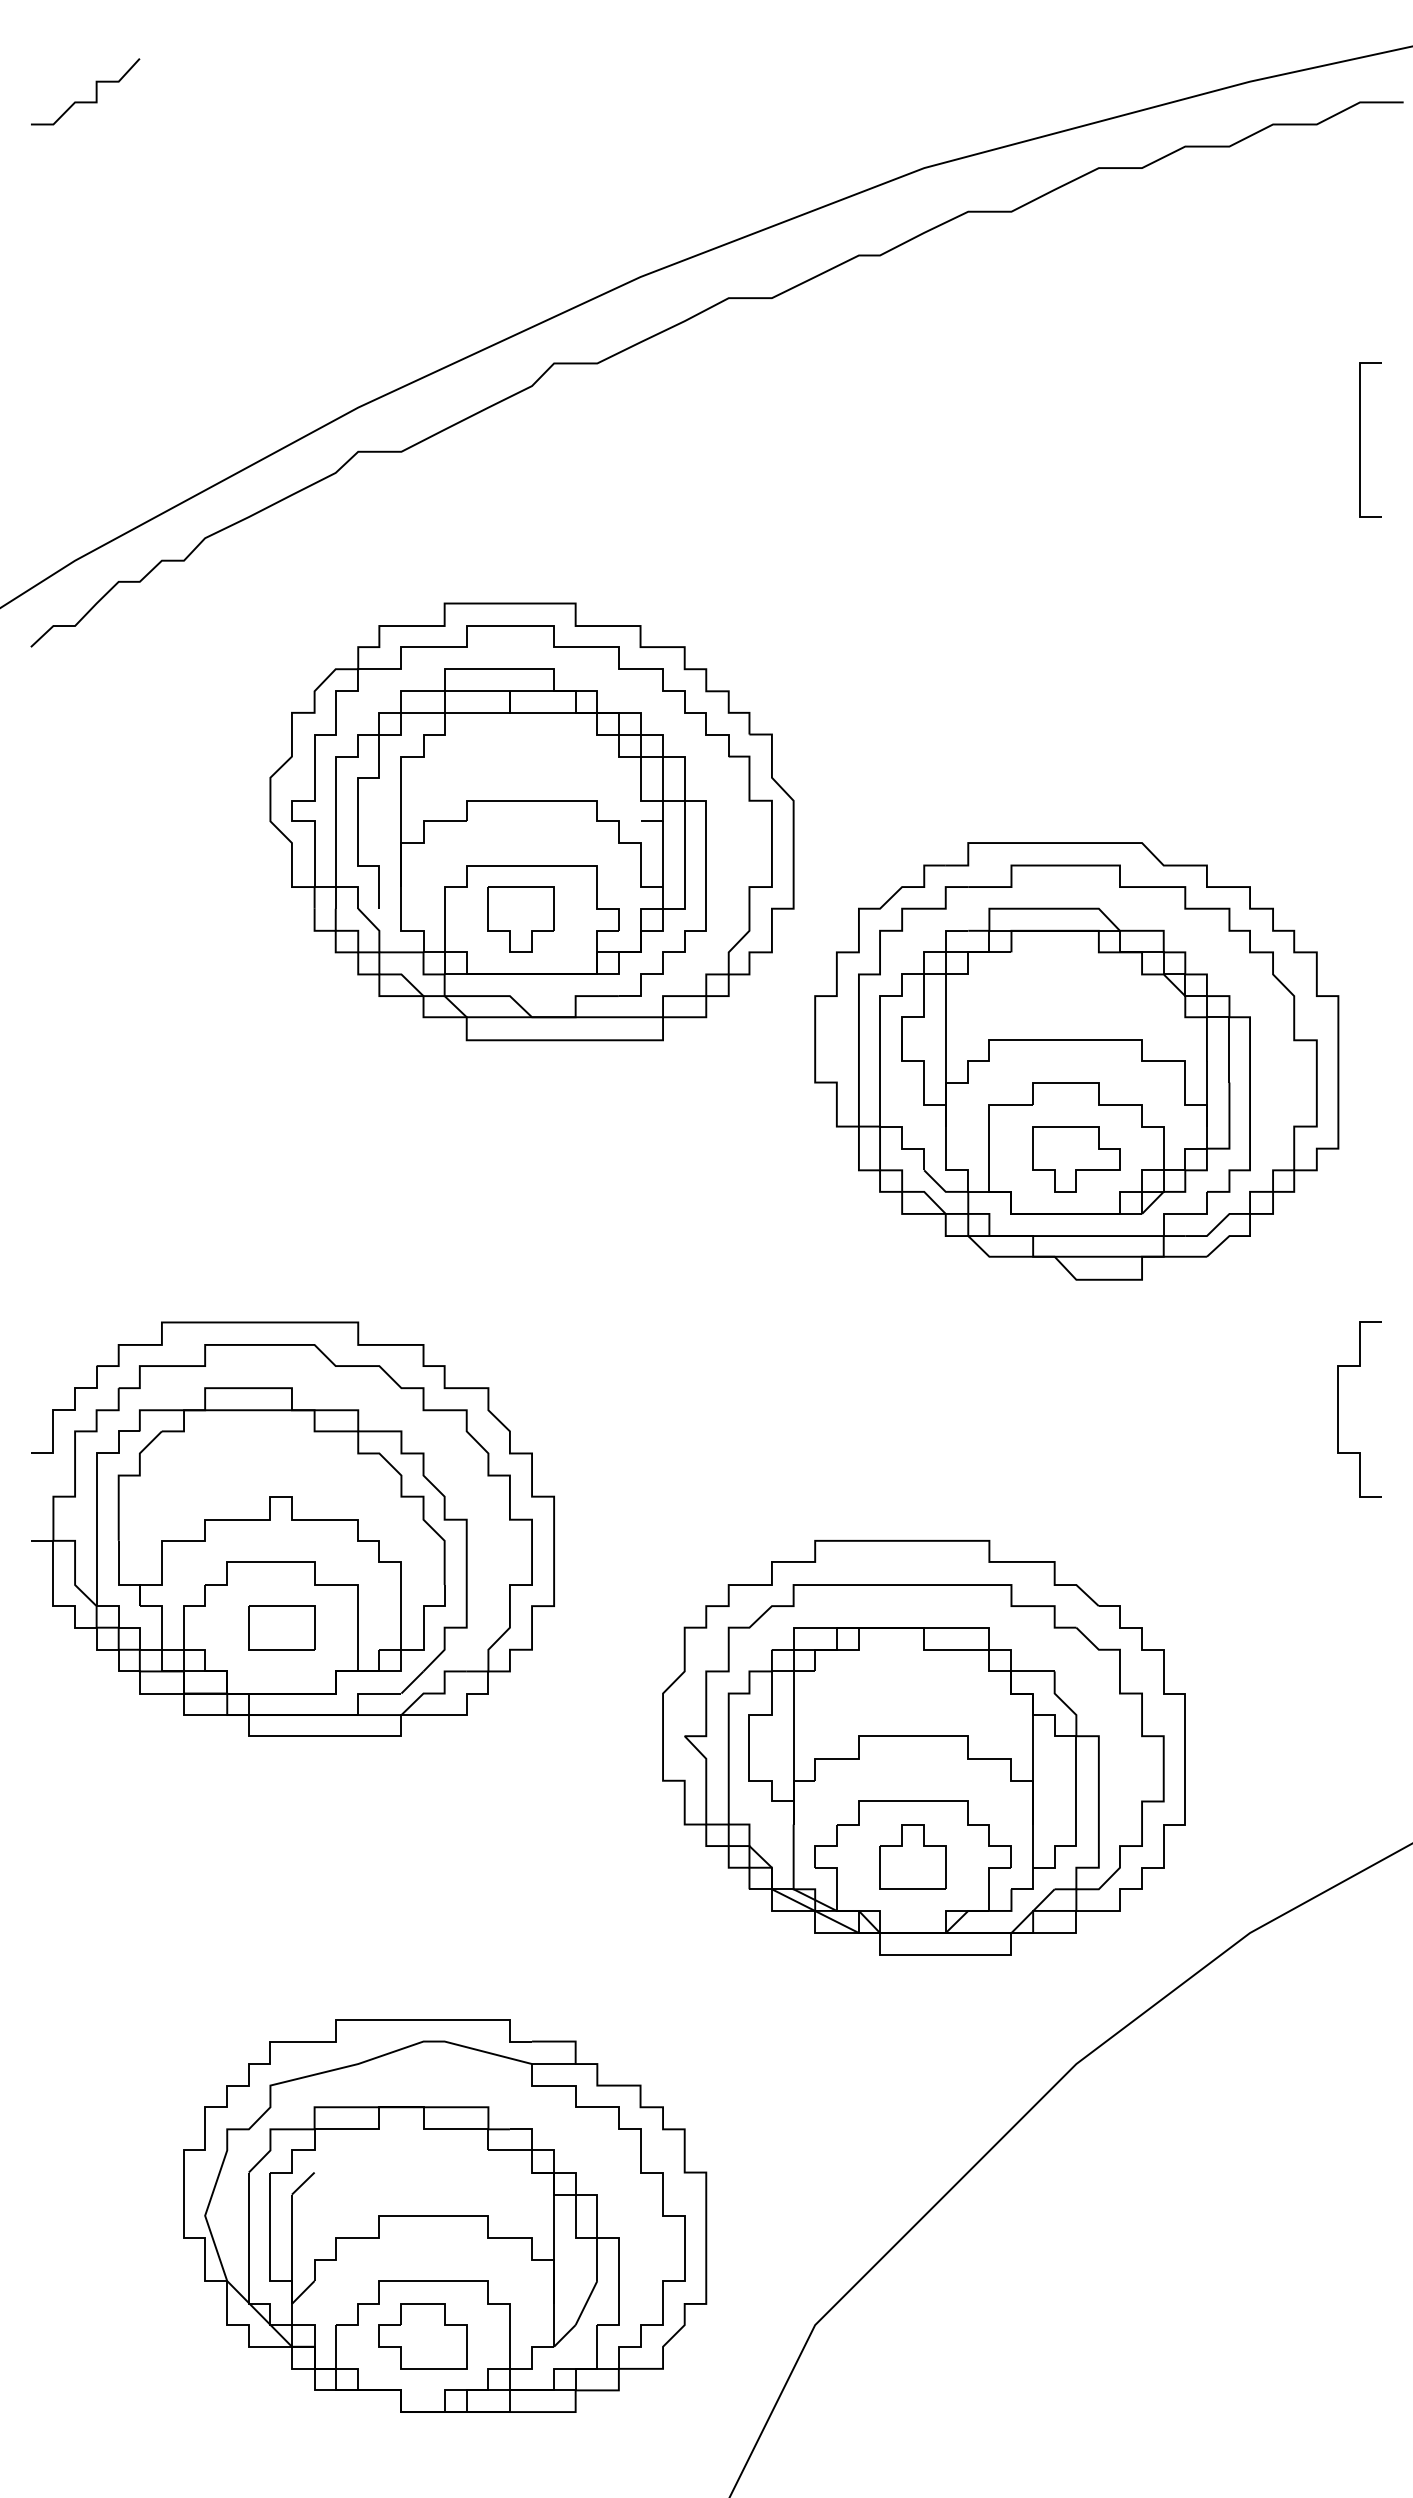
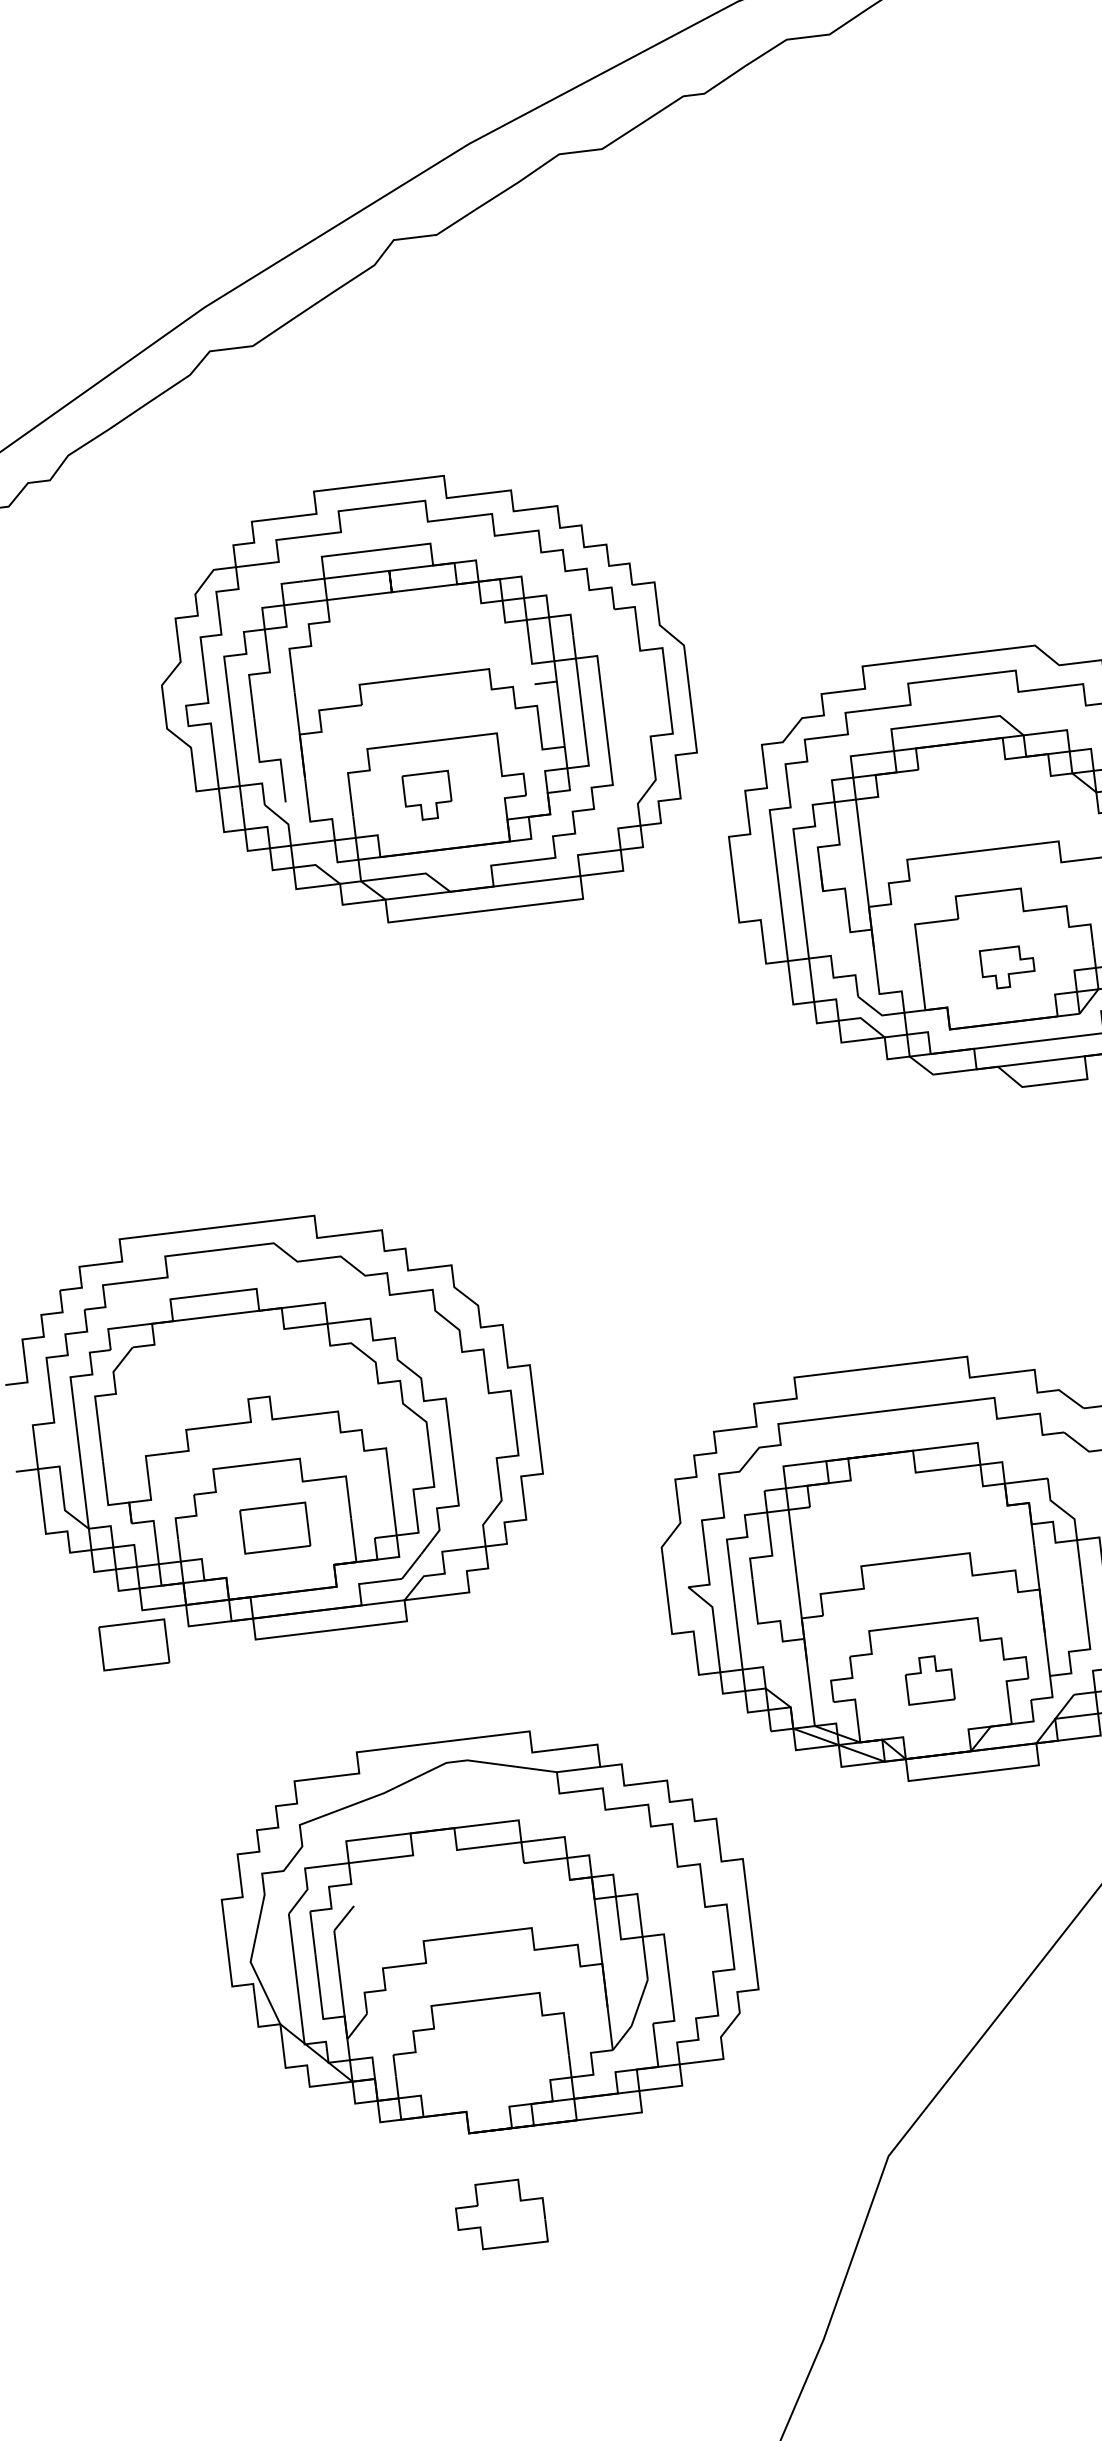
part: (520, 919) -> (427, 796), size x0.7
part: (1076, 1159) -> (1007, 967), size x0.6
part: (127, 1726) -> (133, 1644), added
part: (912, 1856) -> (928, 1679), size x0.7
part: (445, 2215) -> (489, 1932), moved

